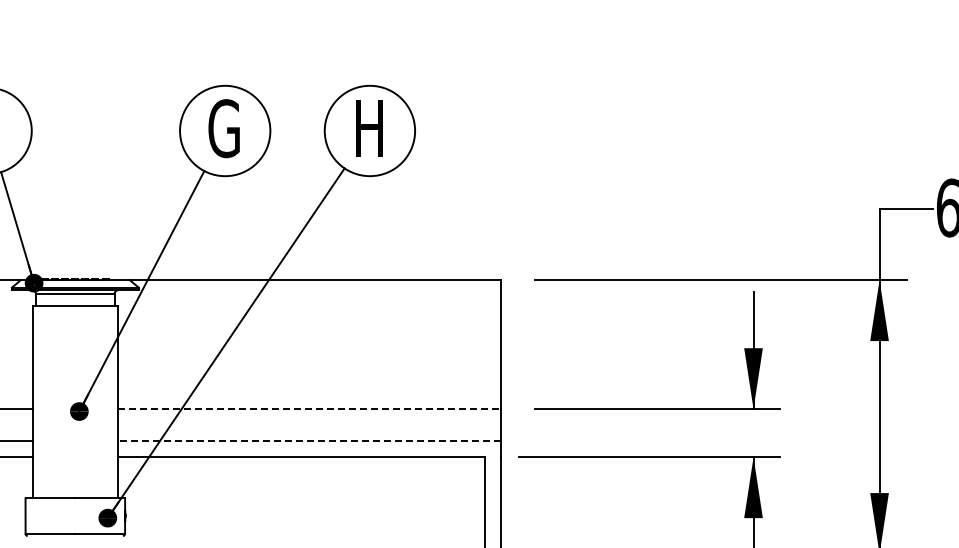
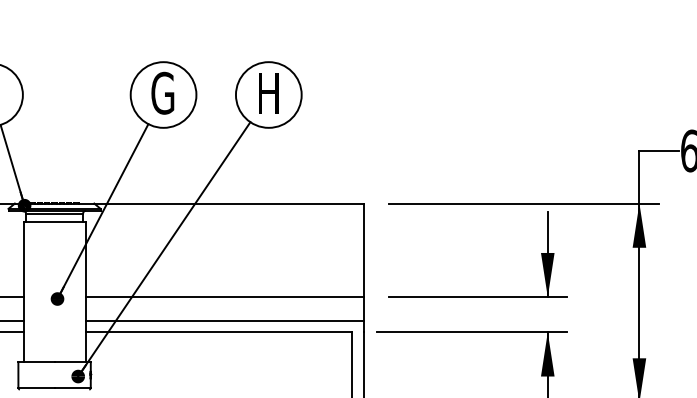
line: (309, 409) -> (224, 297), dashed -> solid
line: (309, 441) -> (224, 320), dashed -> solid

